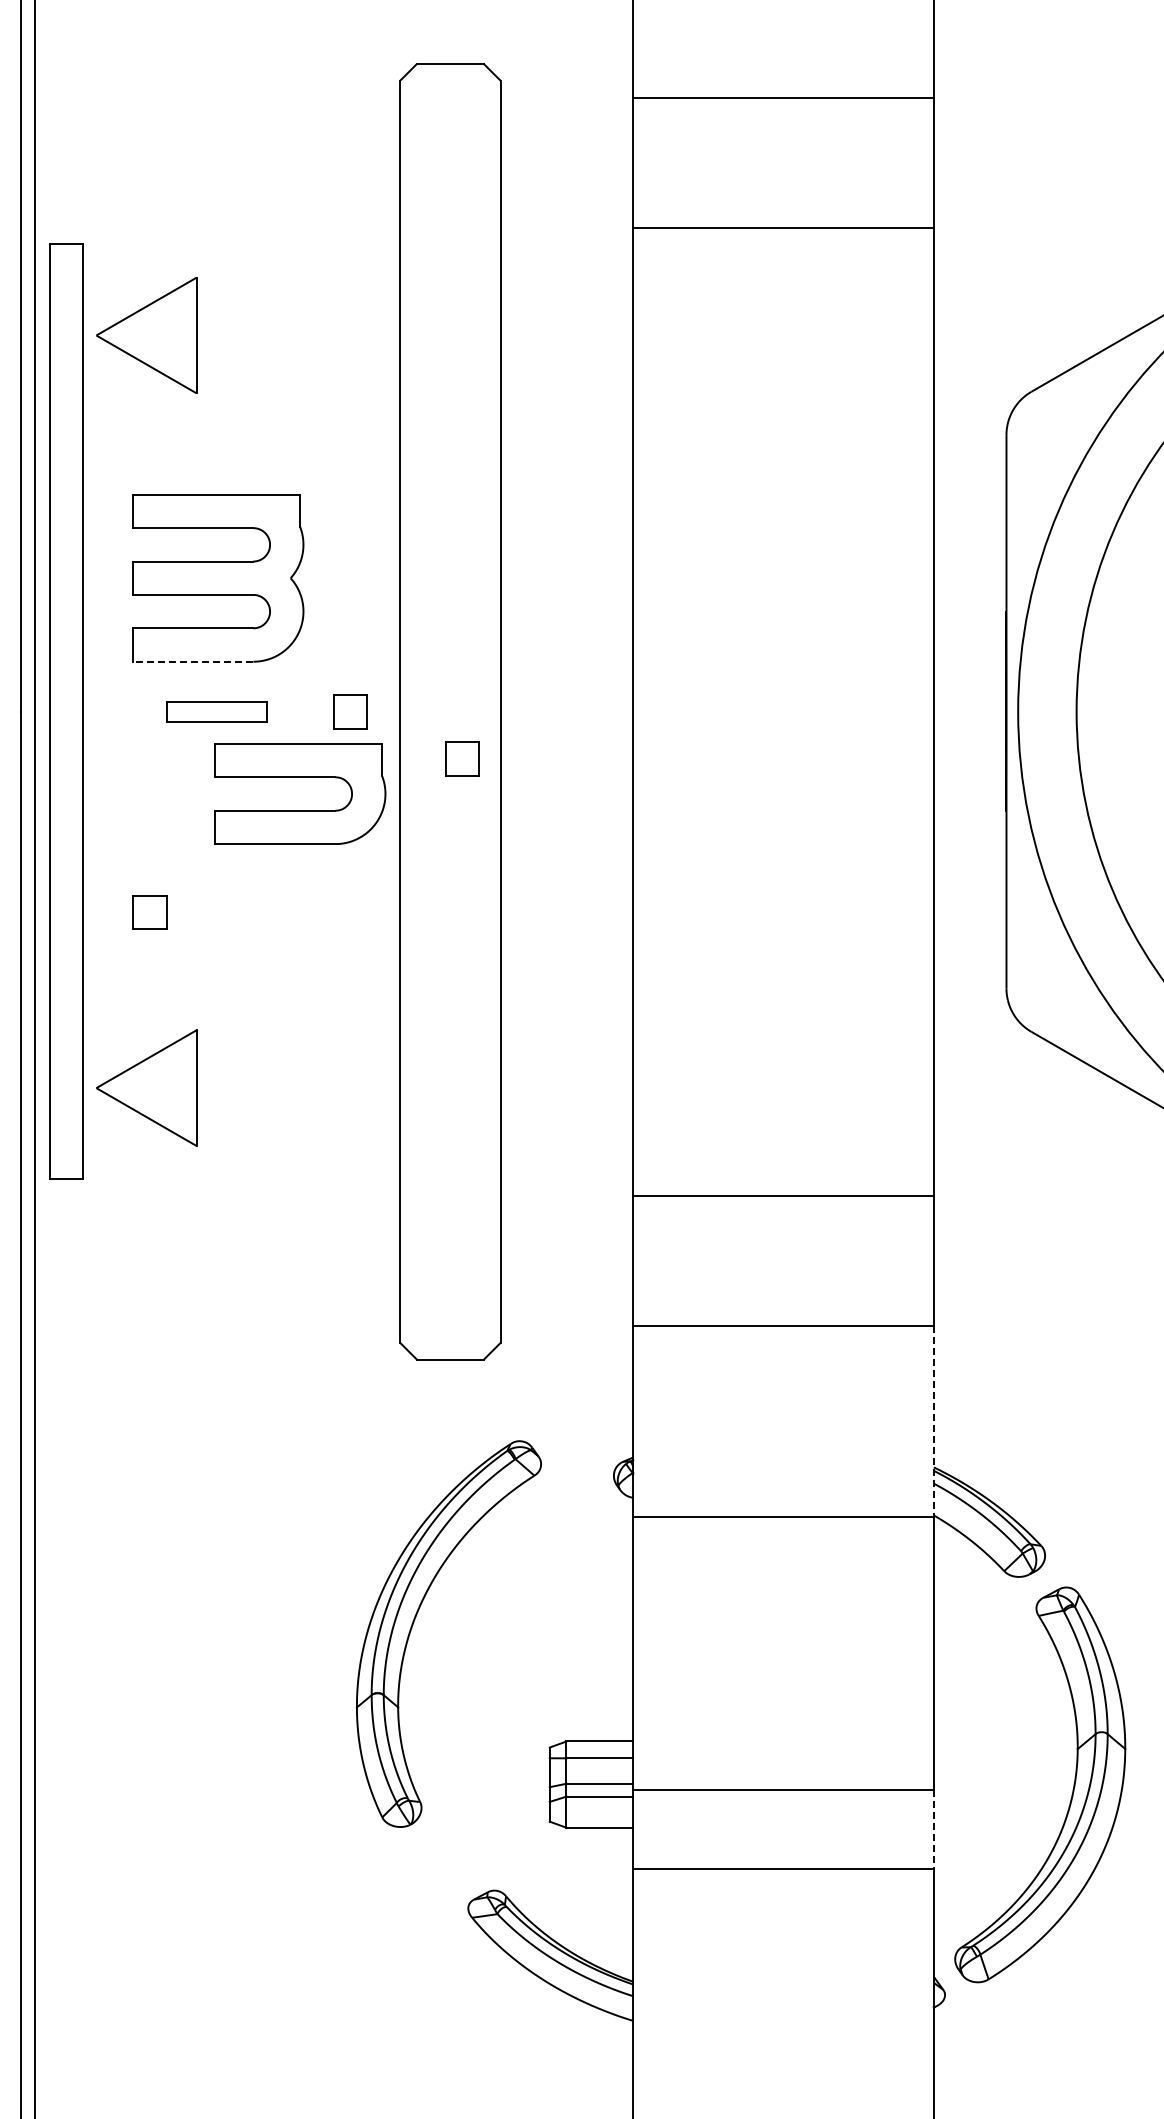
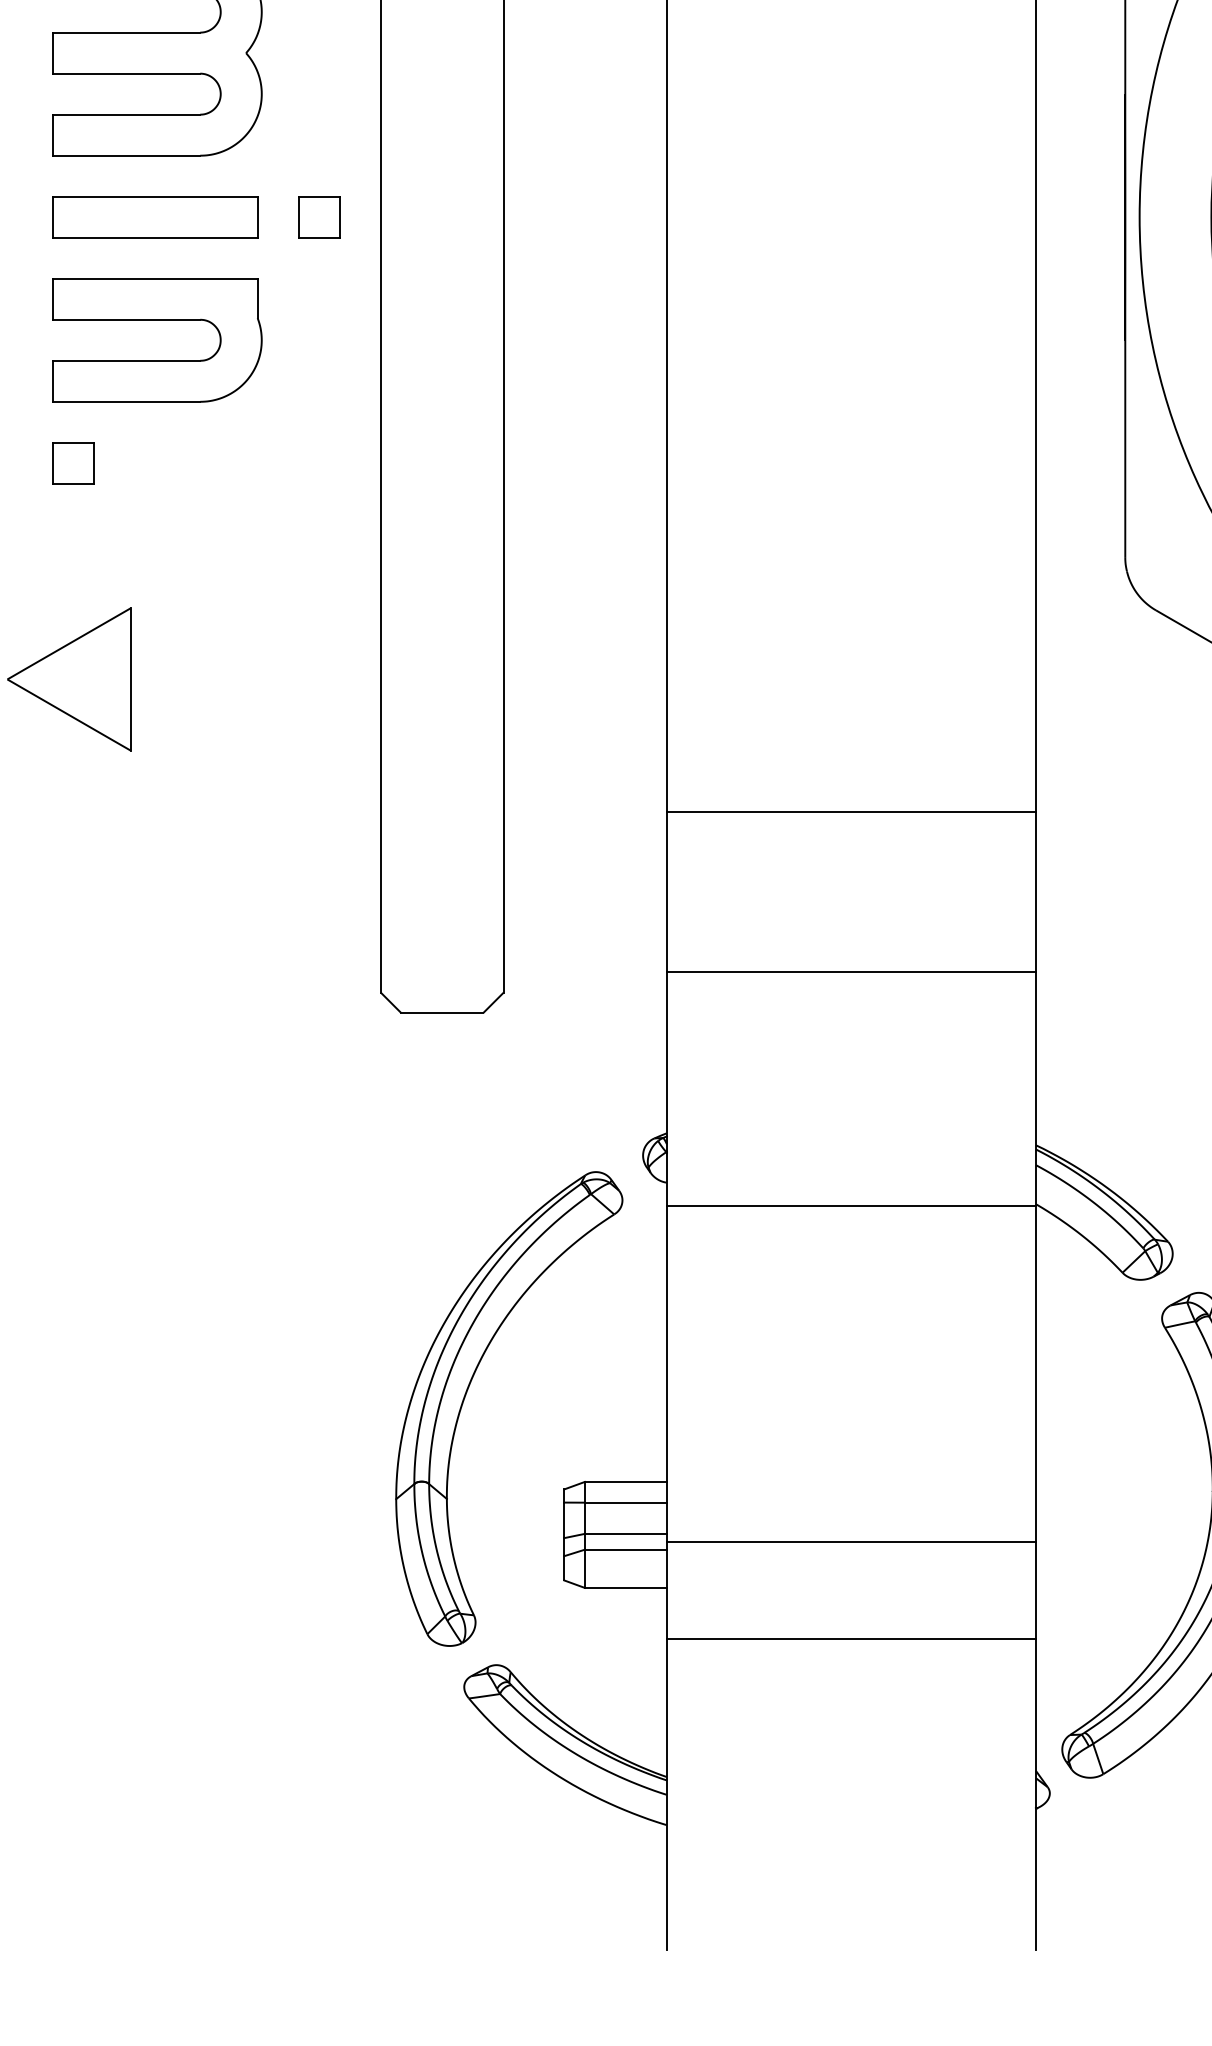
line: (192, 661) -> (125, 155), dashed -> solid
part: (216, 711) -> (154, 216), size x1.67
part: (462, 758) -> (457, 274), removed
part: (300, 777) -> (157, 320), moved
line: (933, 1421) -> (1035, 1088), dashed -> solid
part: (414, 1622) -> (466, 1394), moved
line: (933, 1830) -> (1035, 1591), dashed -> solid

